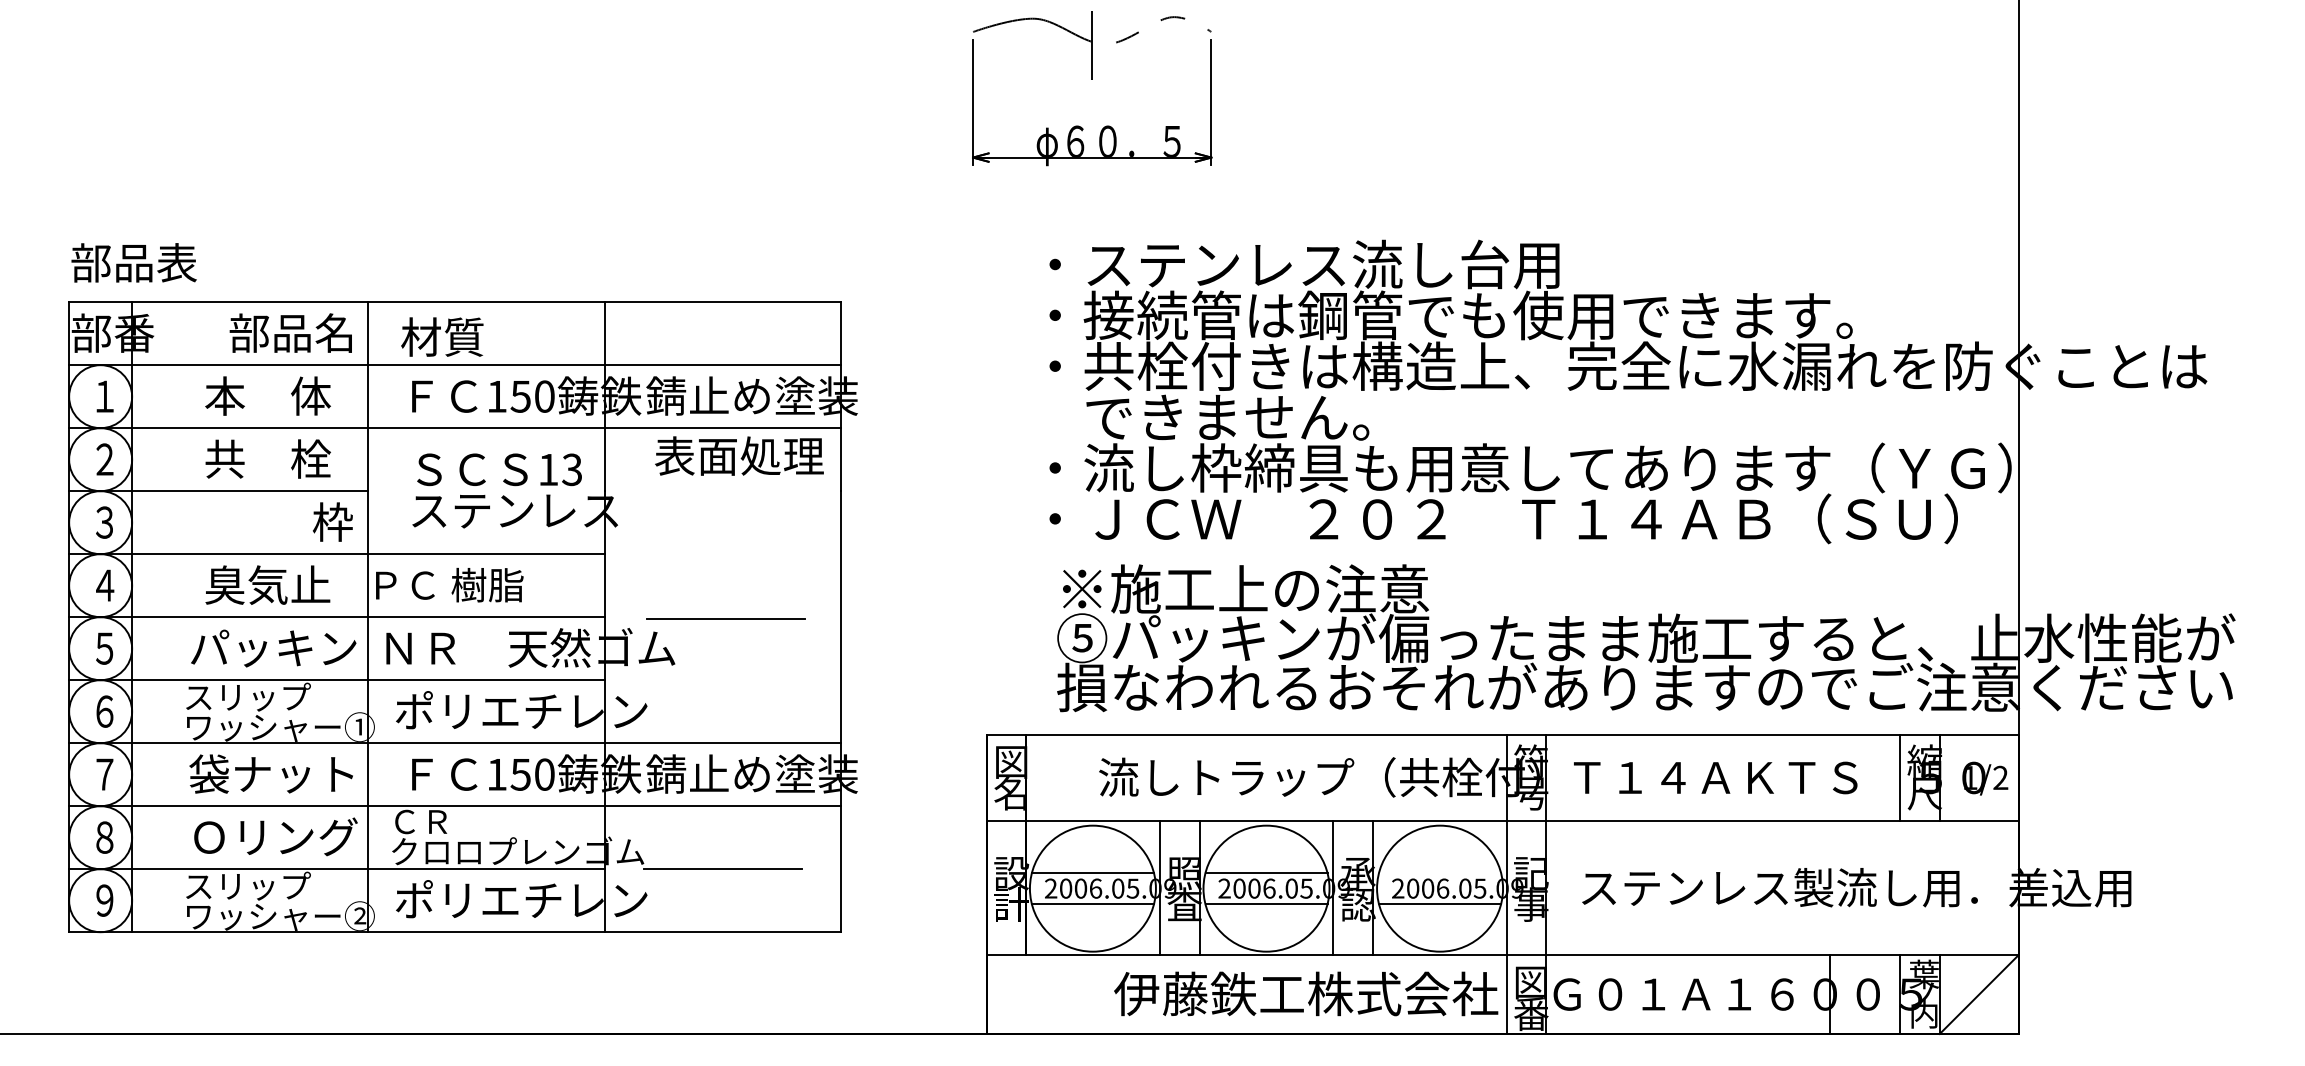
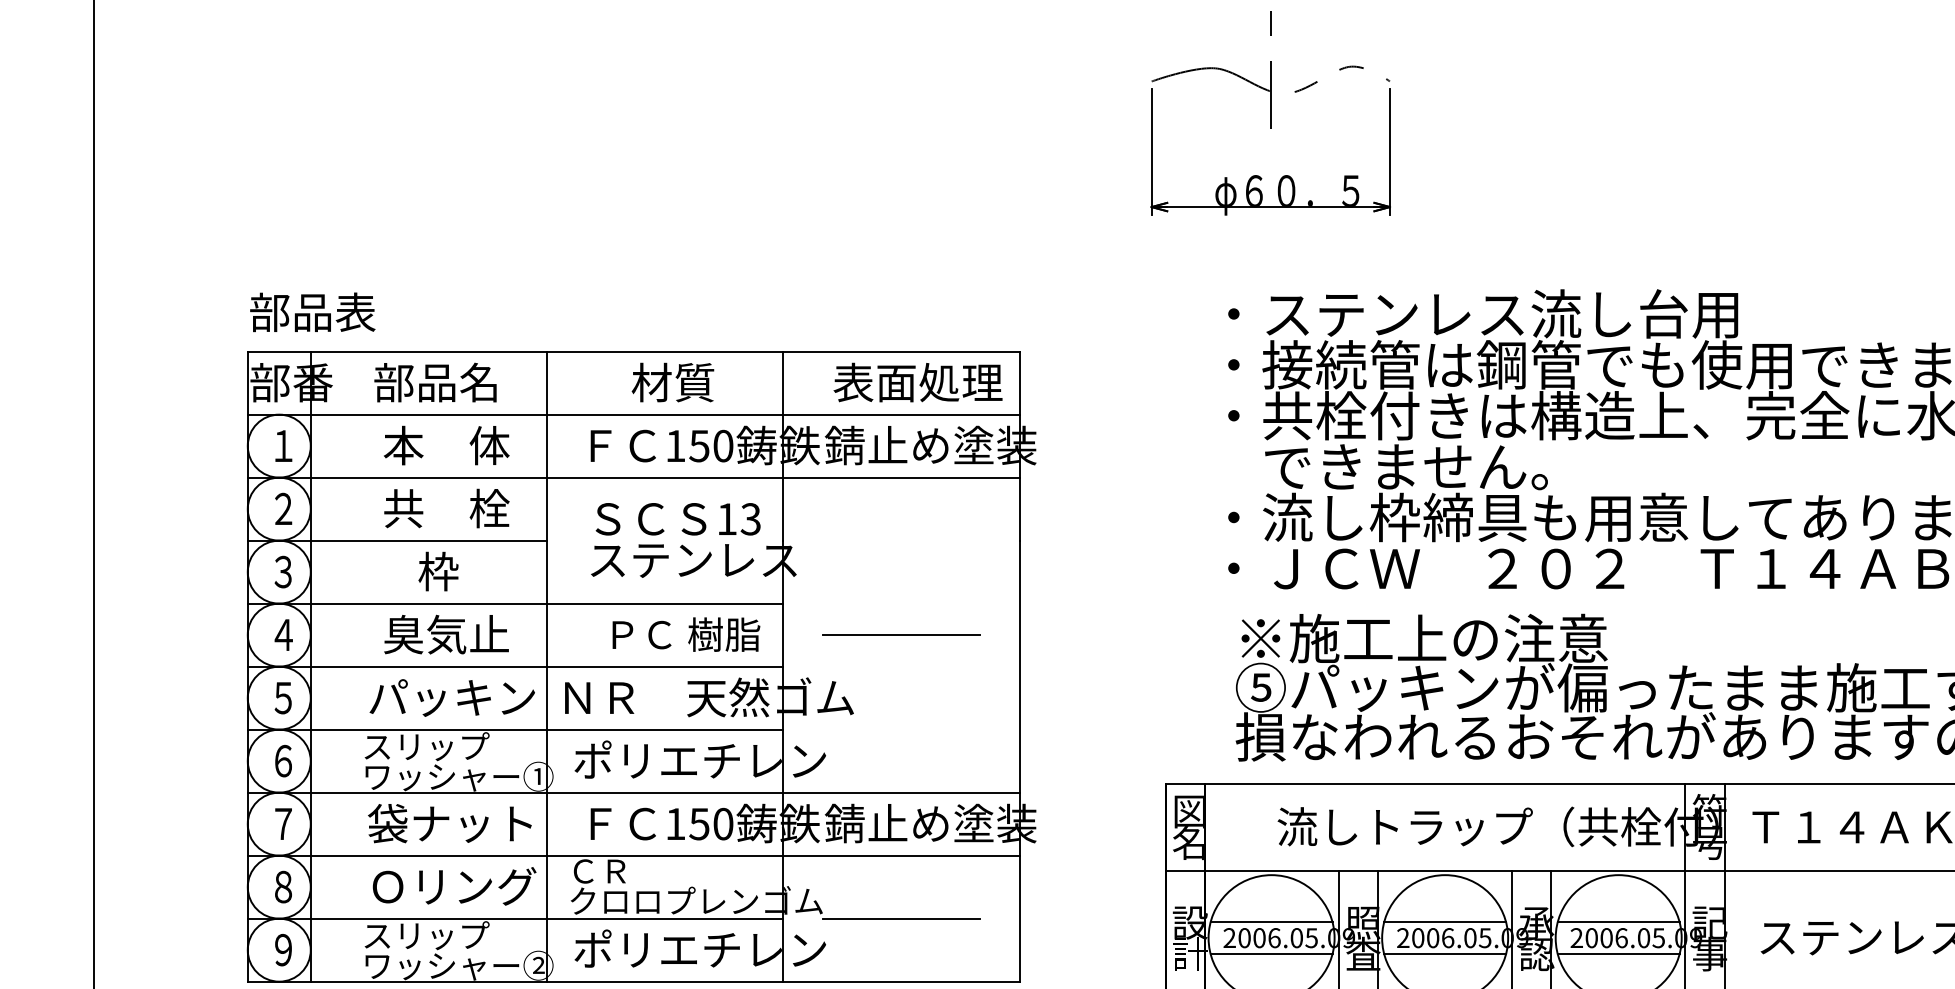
text: (290, 332) -> (435, 381), moved
text: (442, 336) -> (673, 381), moved
text: (739, 455) -> (918, 381), moved
text: (332, 521) -> (438, 570), moved
text: (449, 584) -> (686, 633), moved
line: (725, 618) -> (901, 634), moved
line: (1440, 872) -> (1619, 921), added

